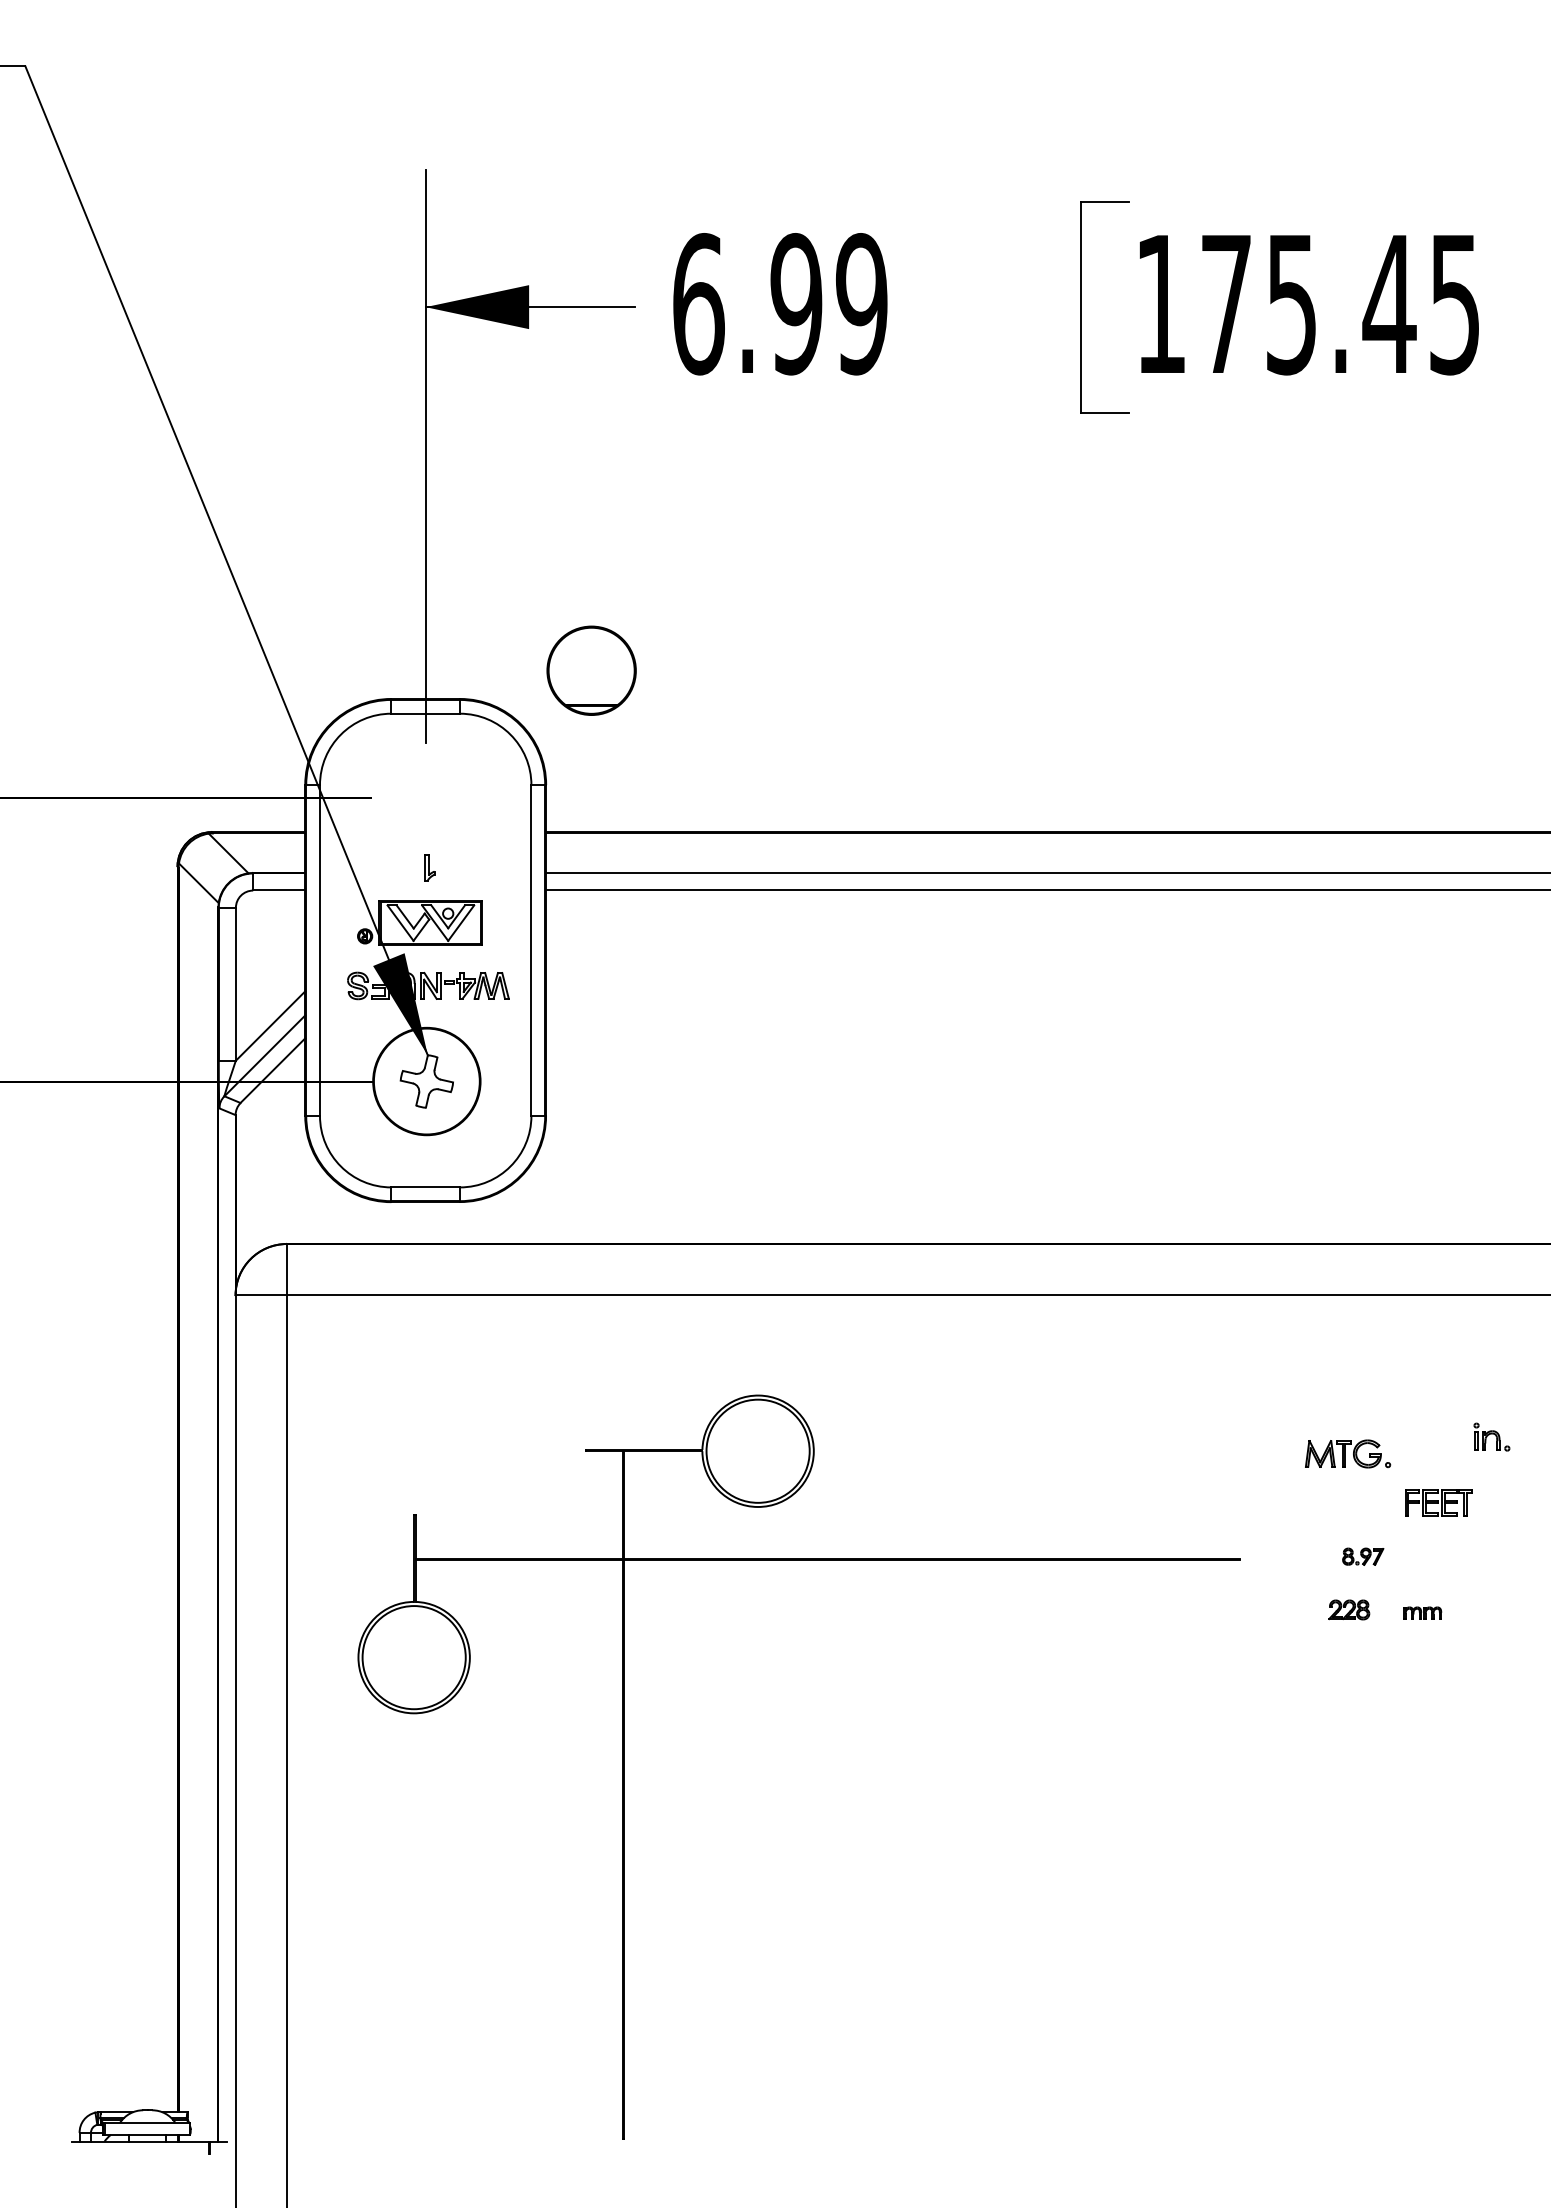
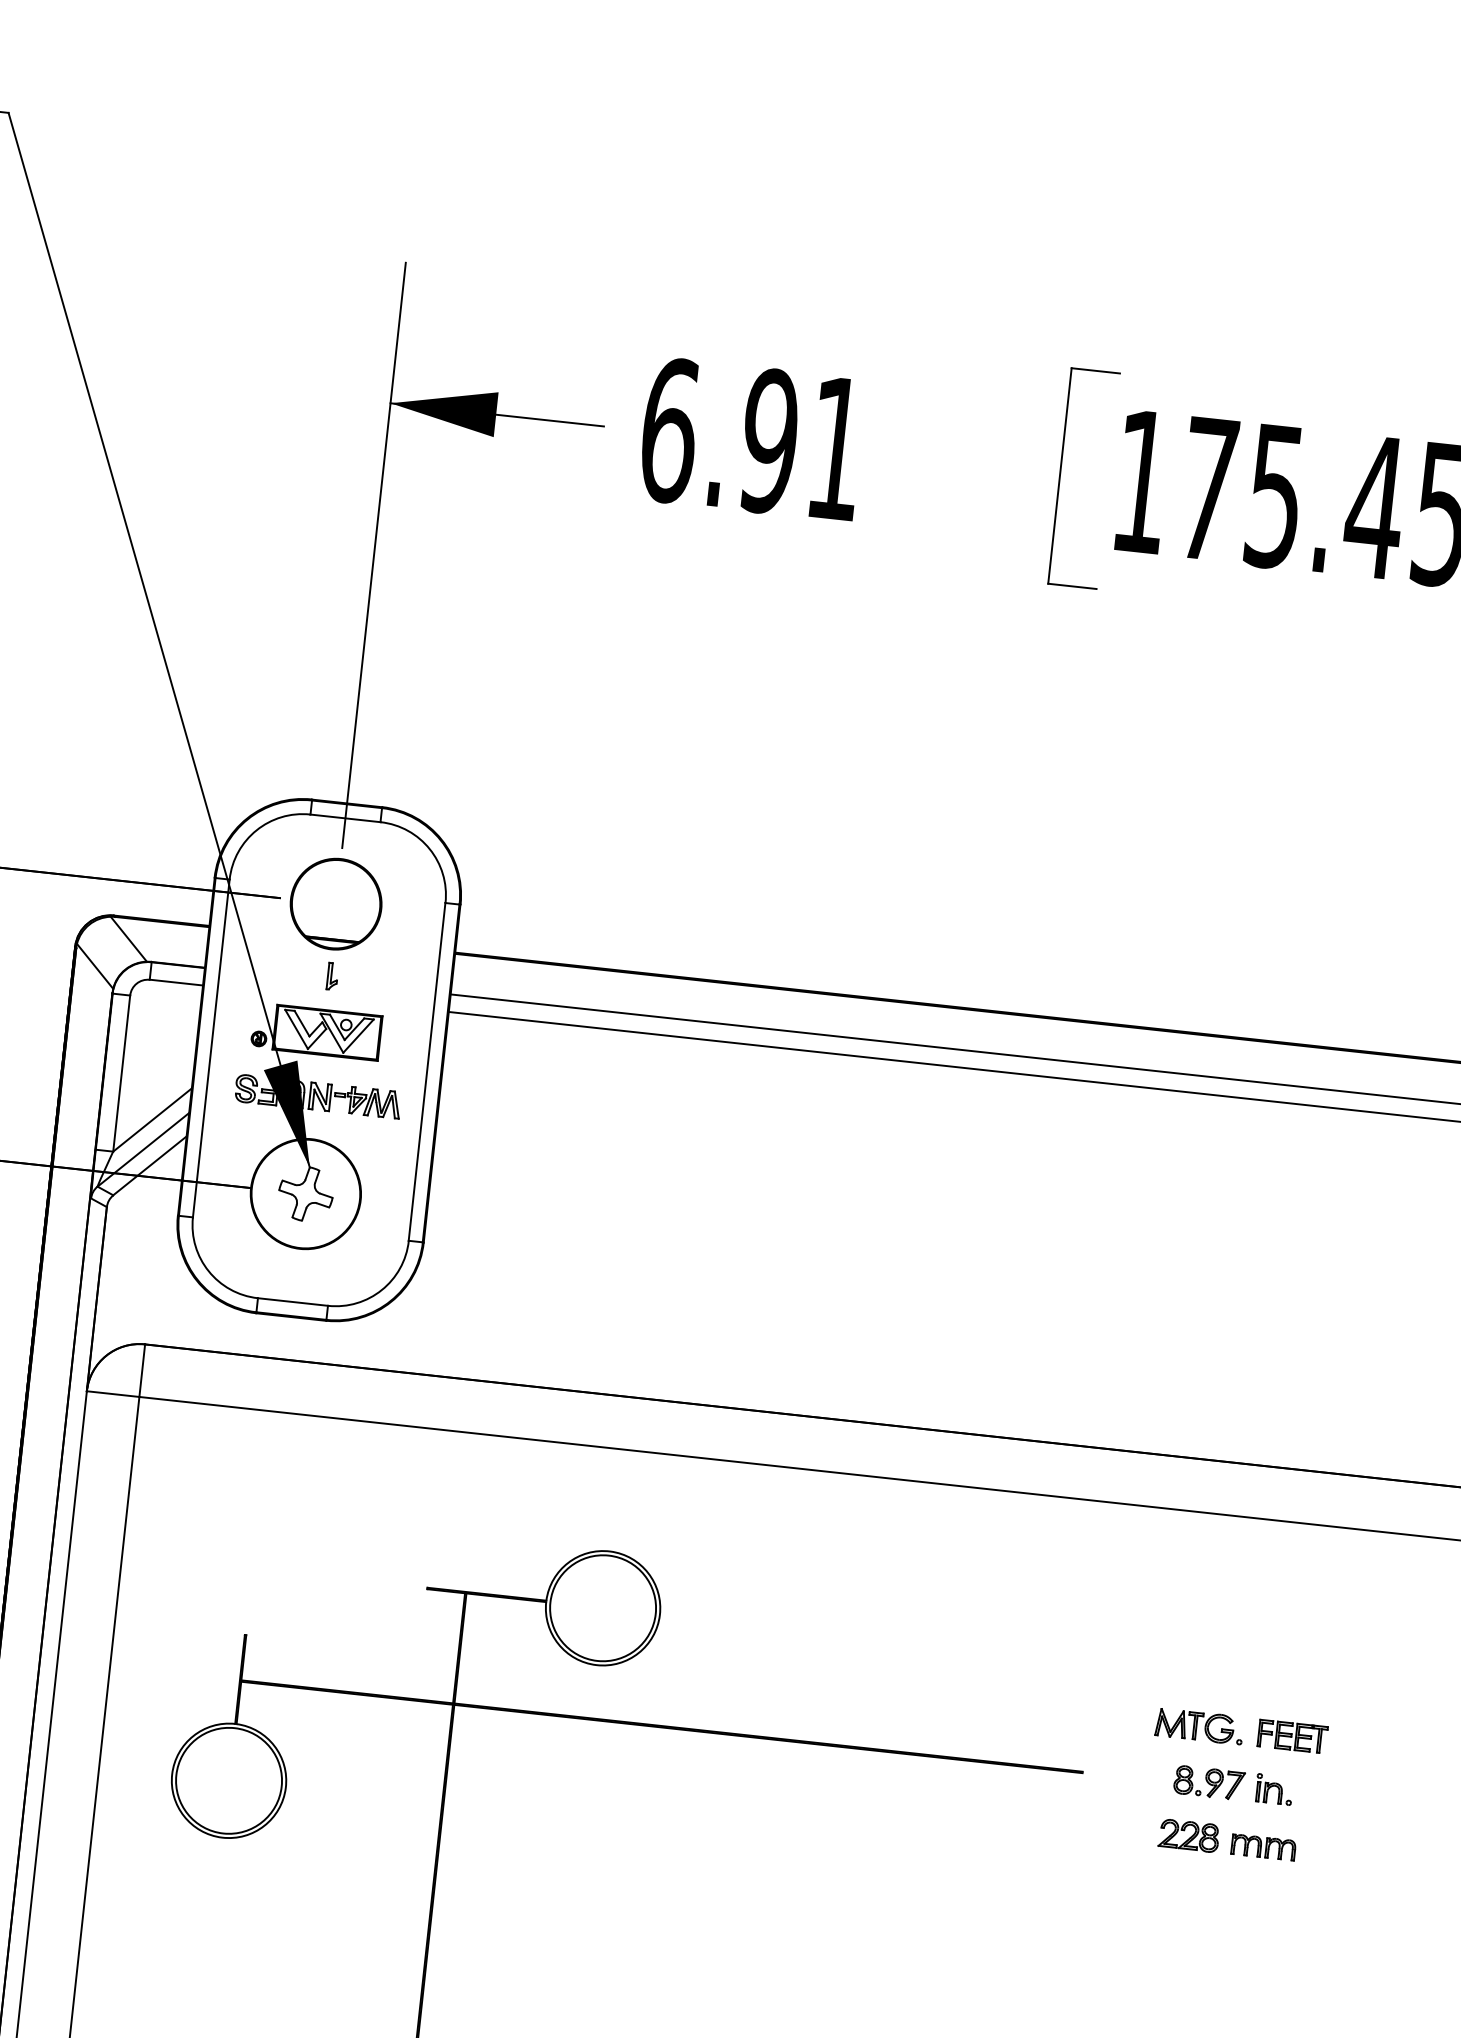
text: (861, 304) -> (835, 448), 6.99 -> 6.91
part: (591, 670) -> (336, 903), moved
part: (1491, 1436) -> (1273, 1788), moved
part: (1348, 1453) -> (1200, 1726), moved
part: (1362, 1556) -> (1208, 1782), size x1.67
part: (1348, 1609) -> (1188, 1835), size x1.43
part: (1422, 1612) -> (1263, 1846), size x1.67

